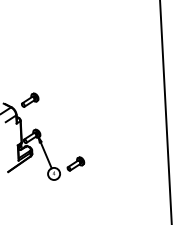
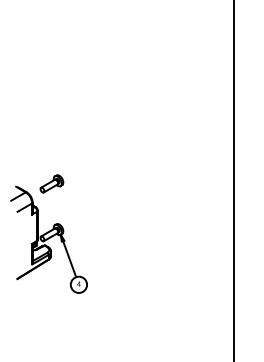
part: (75, 163) -> (108, 272), removed

